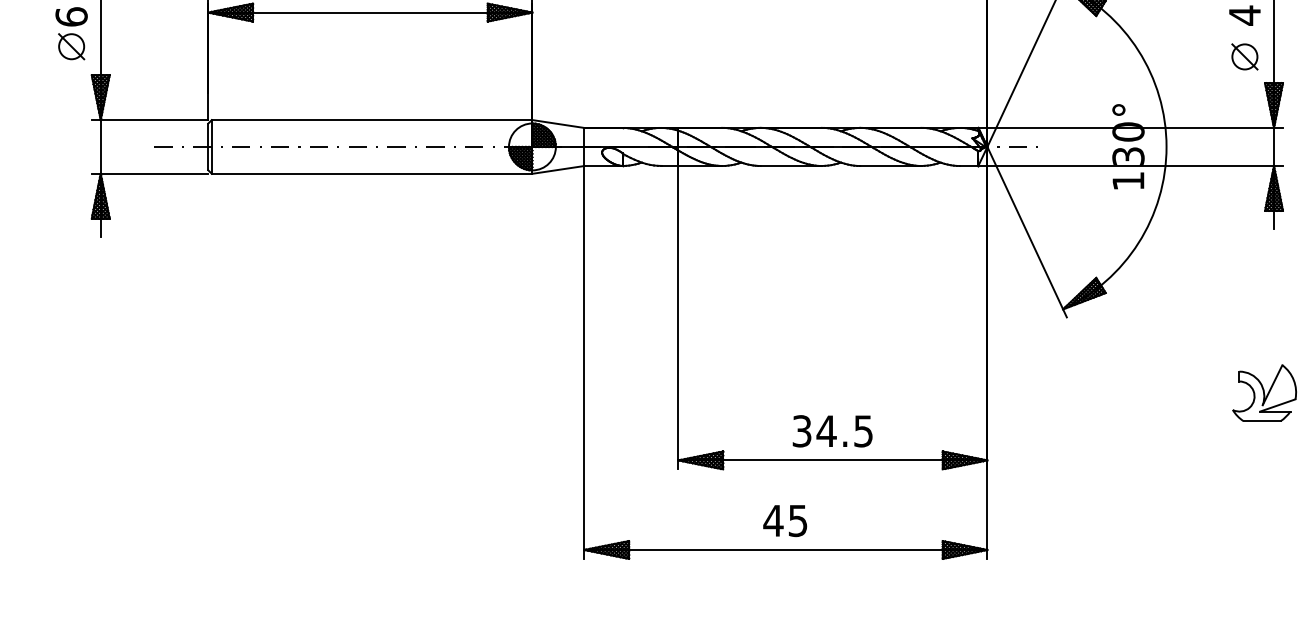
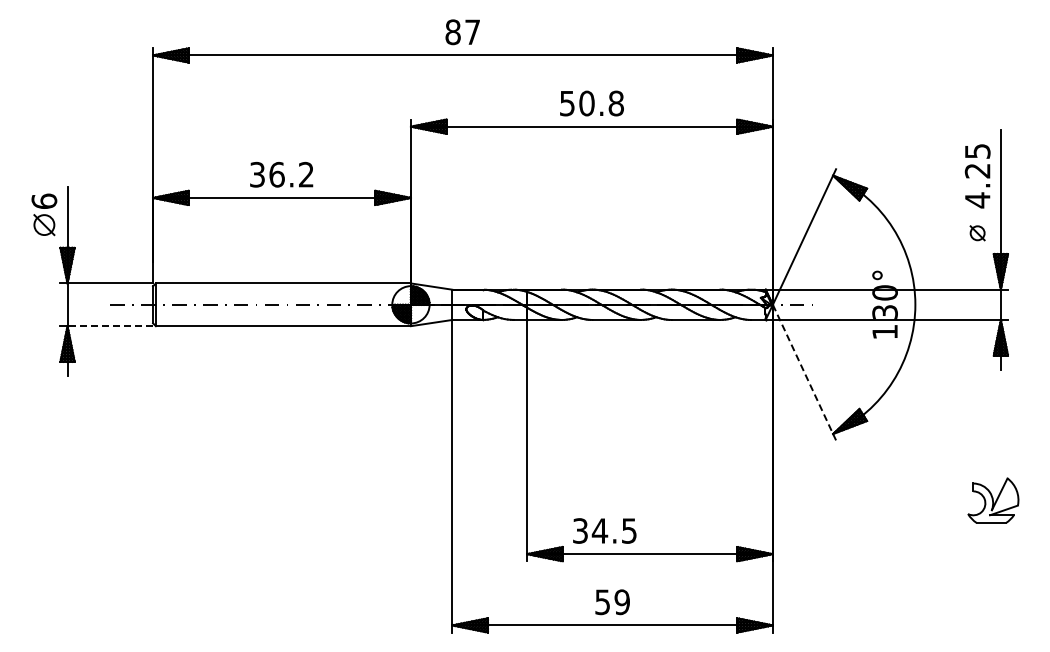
part: (1244, 57) -> (977, 233), size x0.7
line: (154, 174) -> (110, 326), solid -> dashed
line: (1027, 232) -> (804, 372), solid -> dashed
text: (832, 430) -> (604, 530), moved
text: (784, 521) -> (611, 602), 45 -> 59

